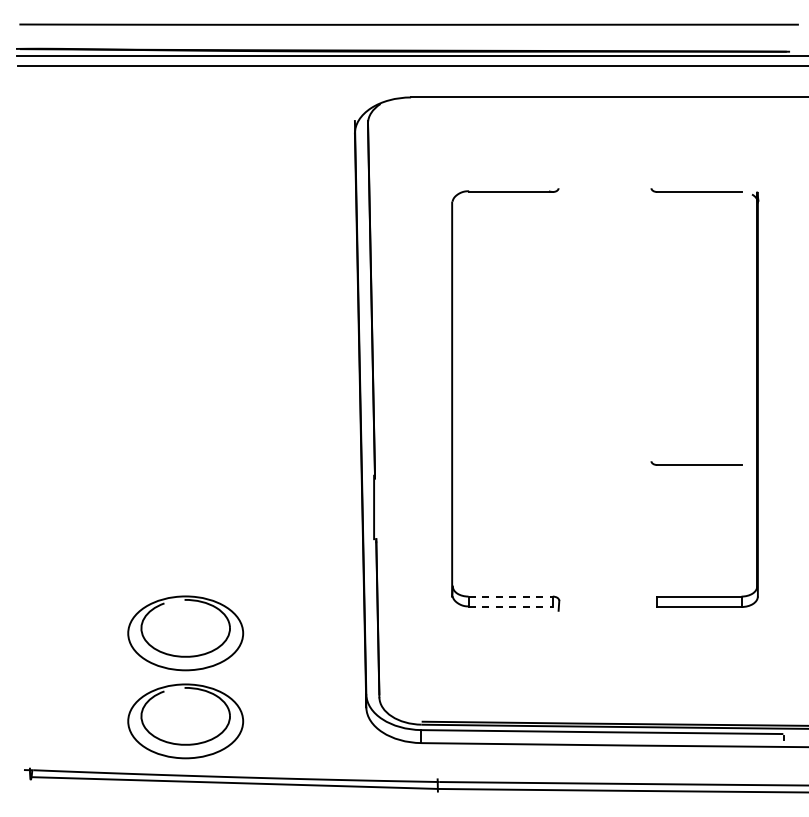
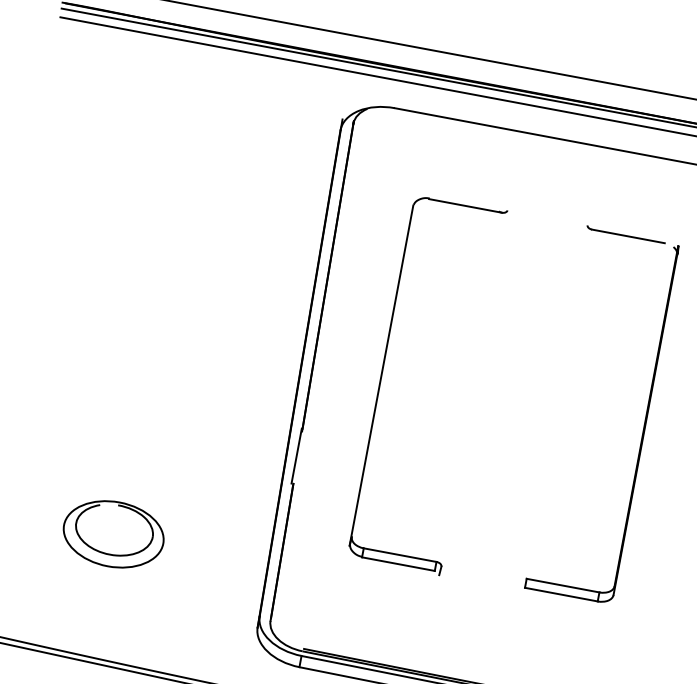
part: (696, 463) -> (582, 470), removed
line: (511, 596) -> (400, 555), dashed -> solid
line: (511, 607) -> (399, 564), dashed -> solid
part: (185, 721) -> (99, 610), removed

